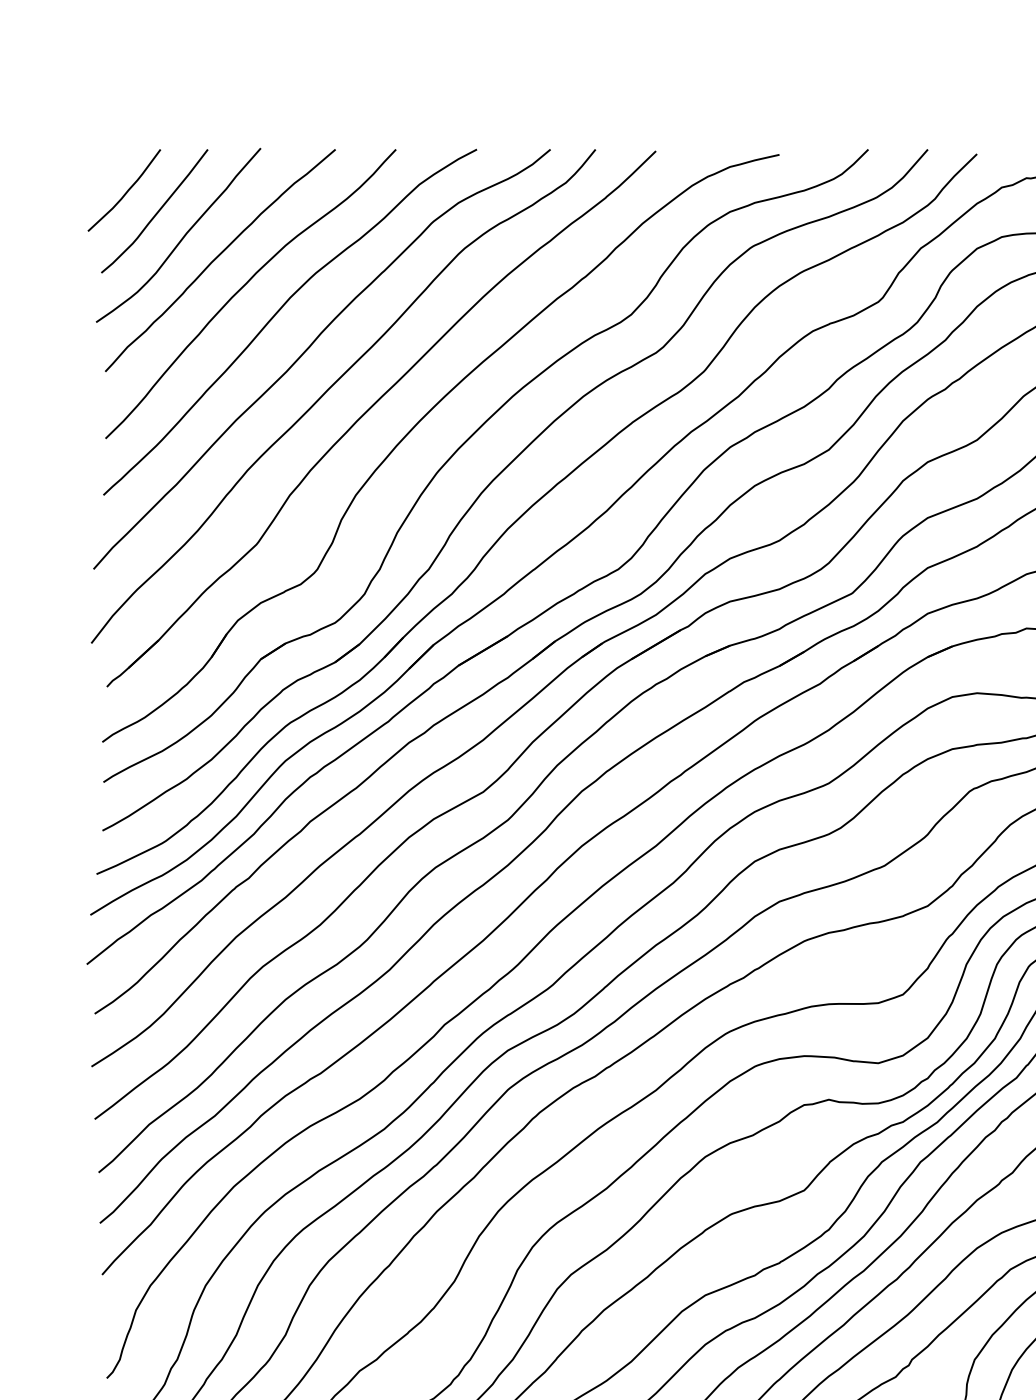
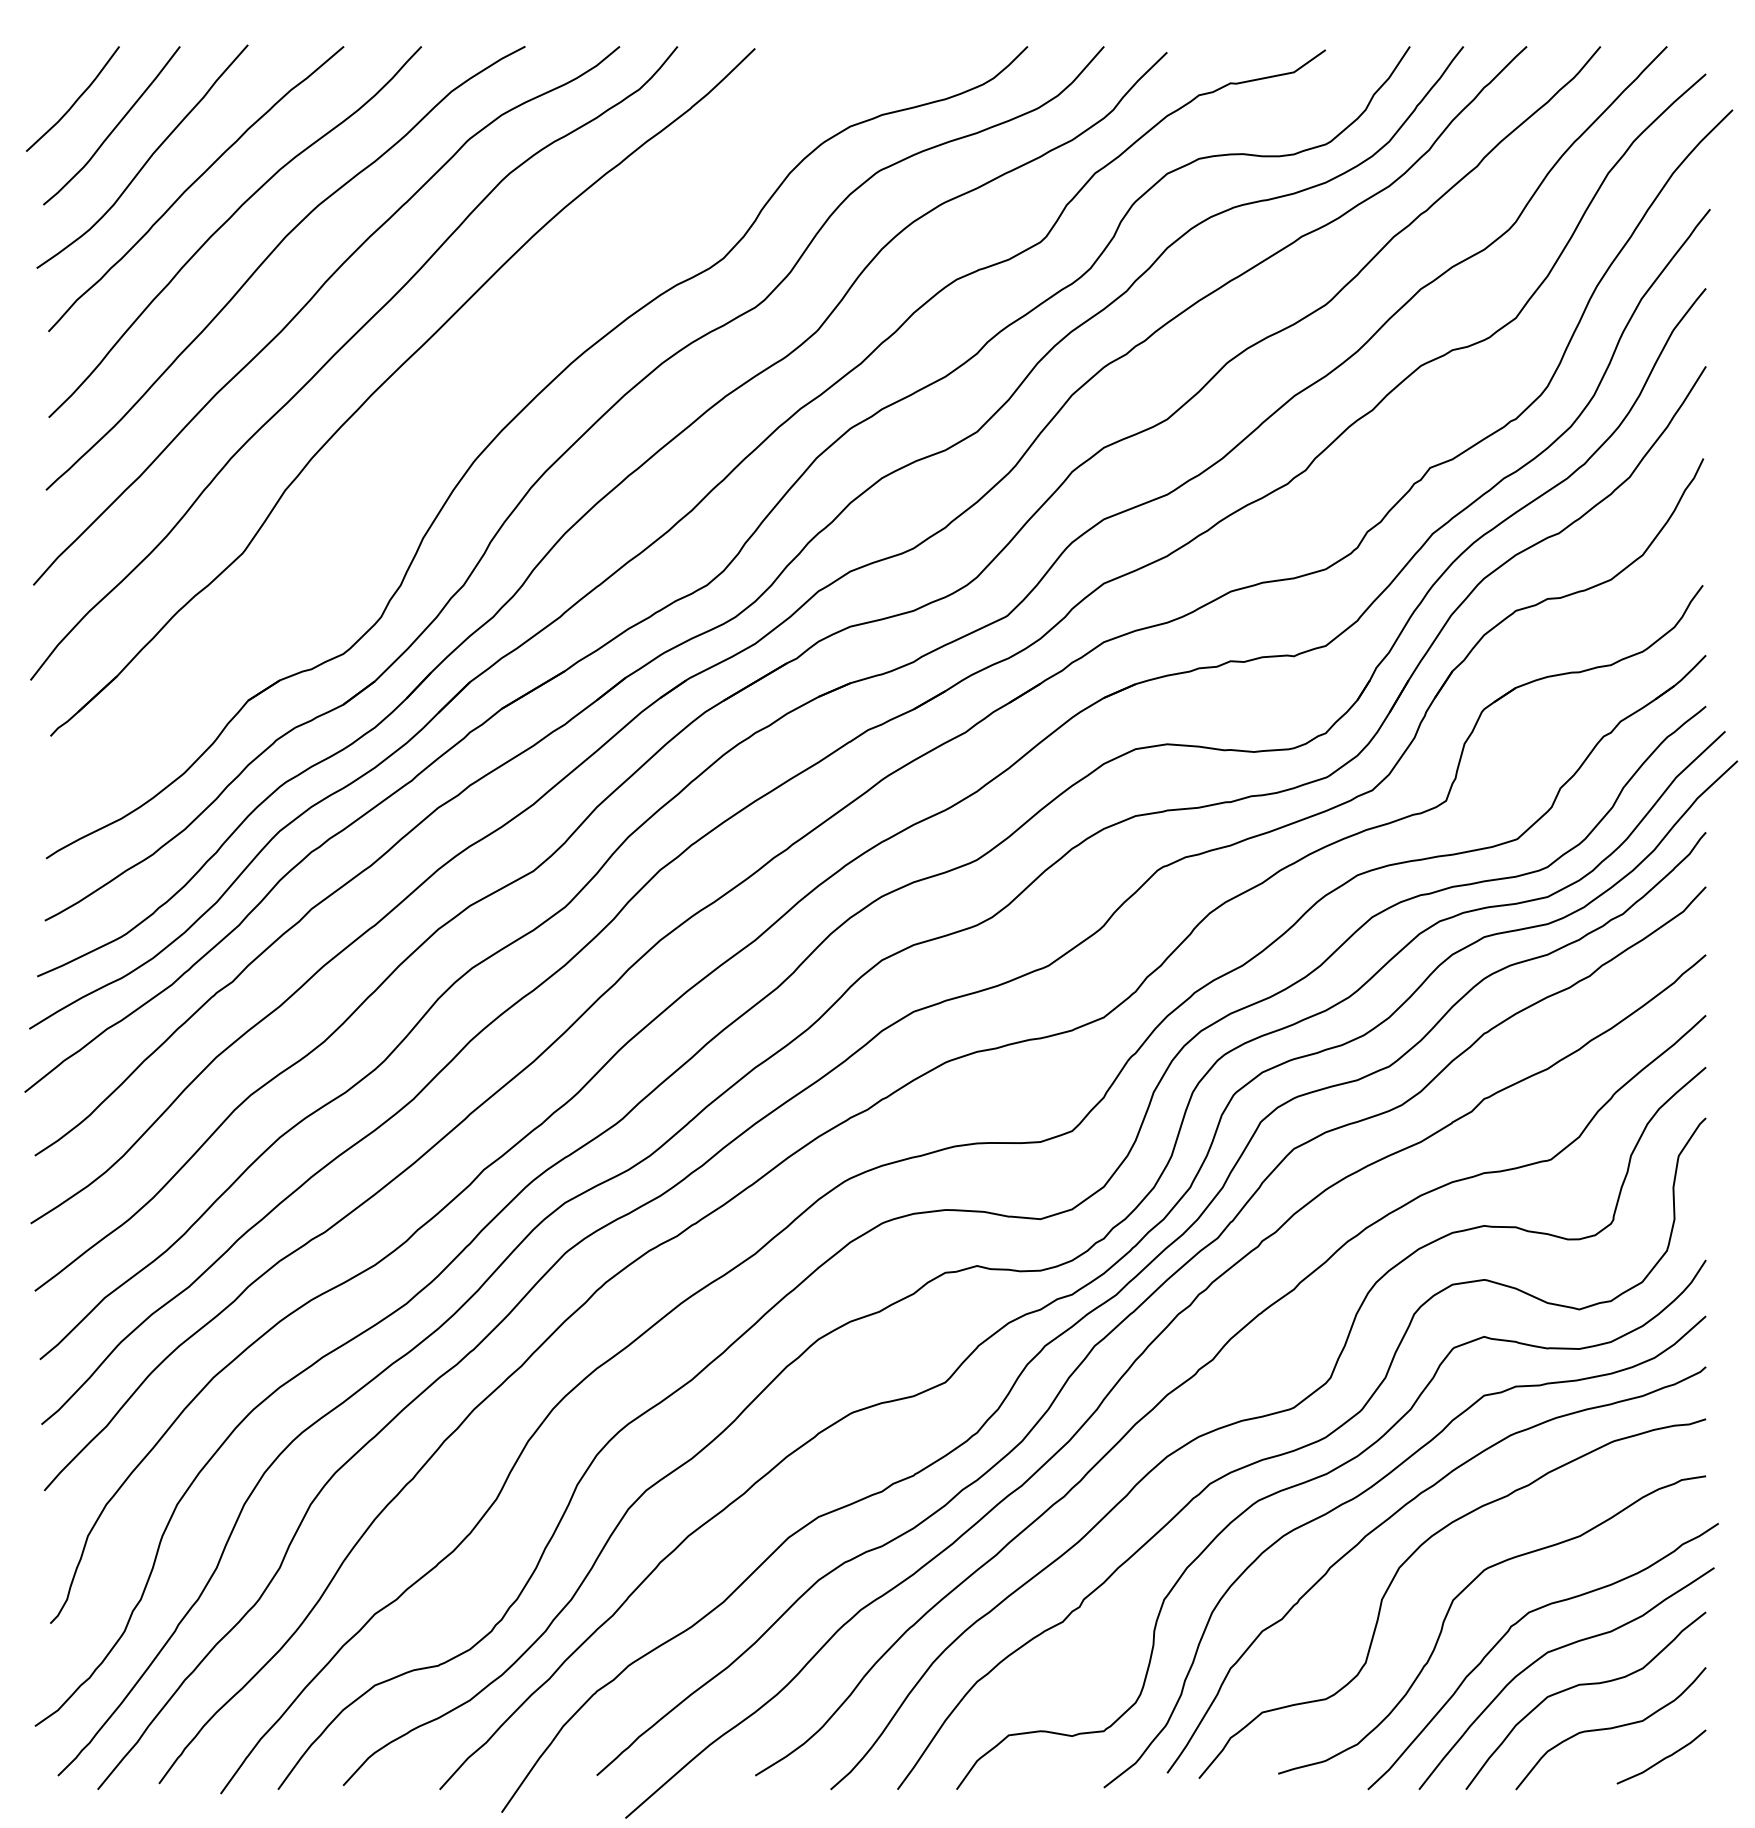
part: (417, 424) -> (449, 399), removed

